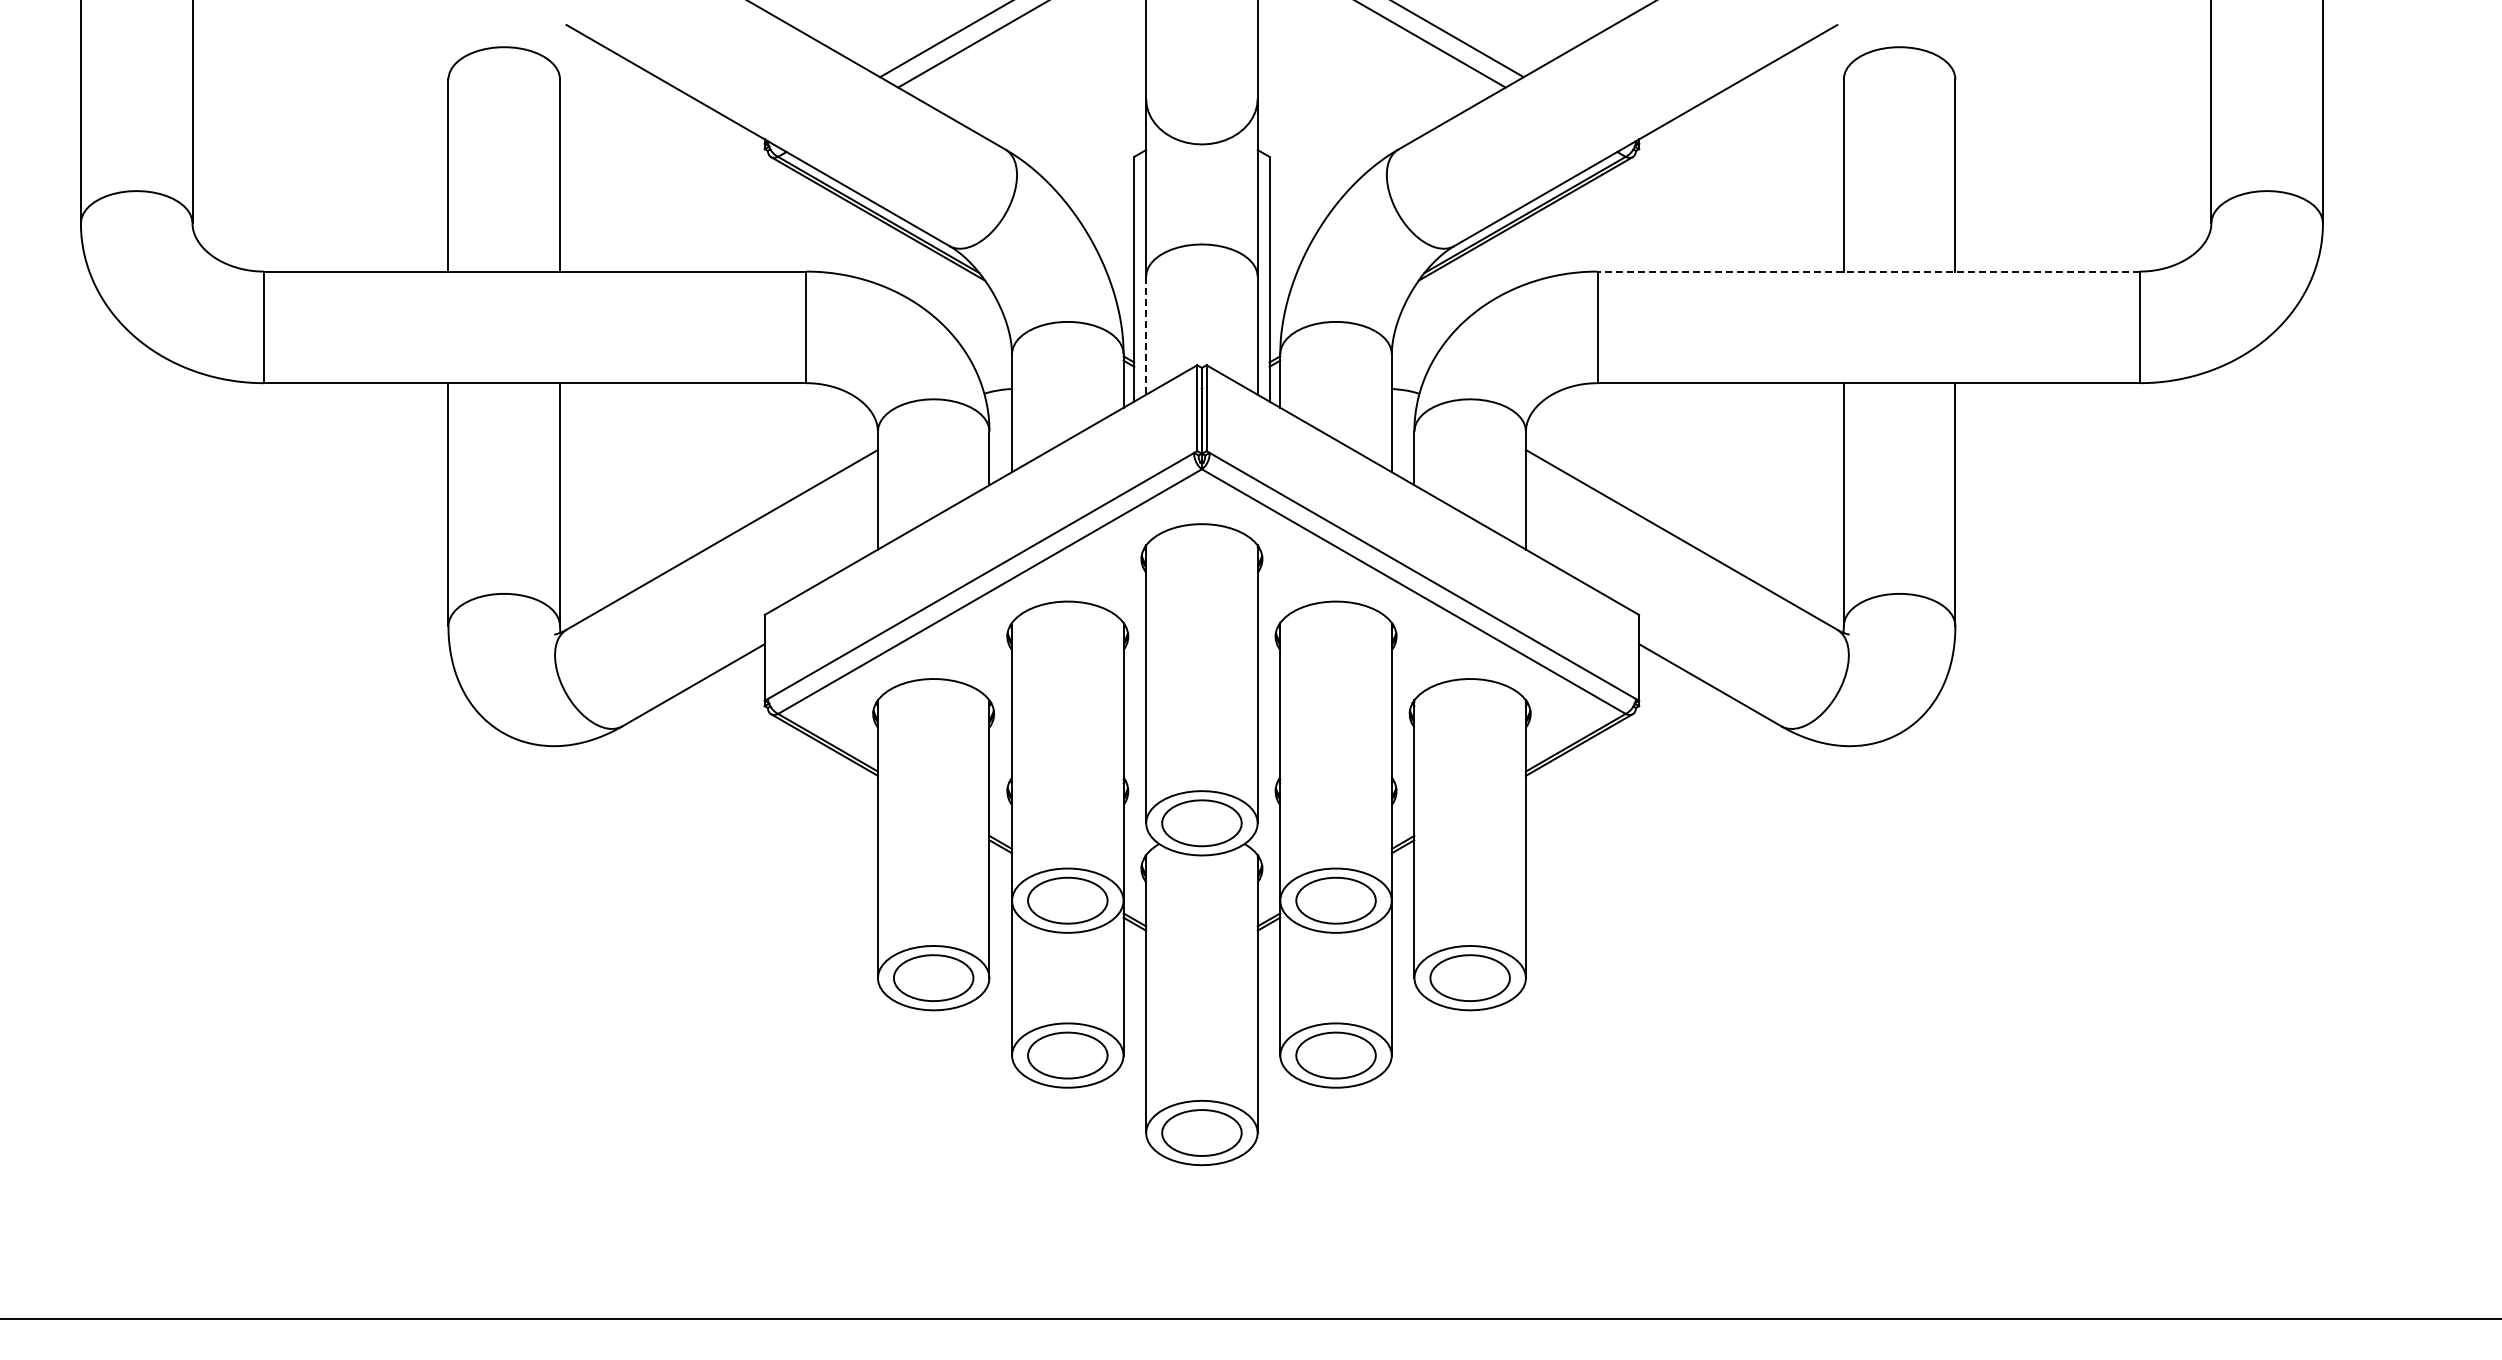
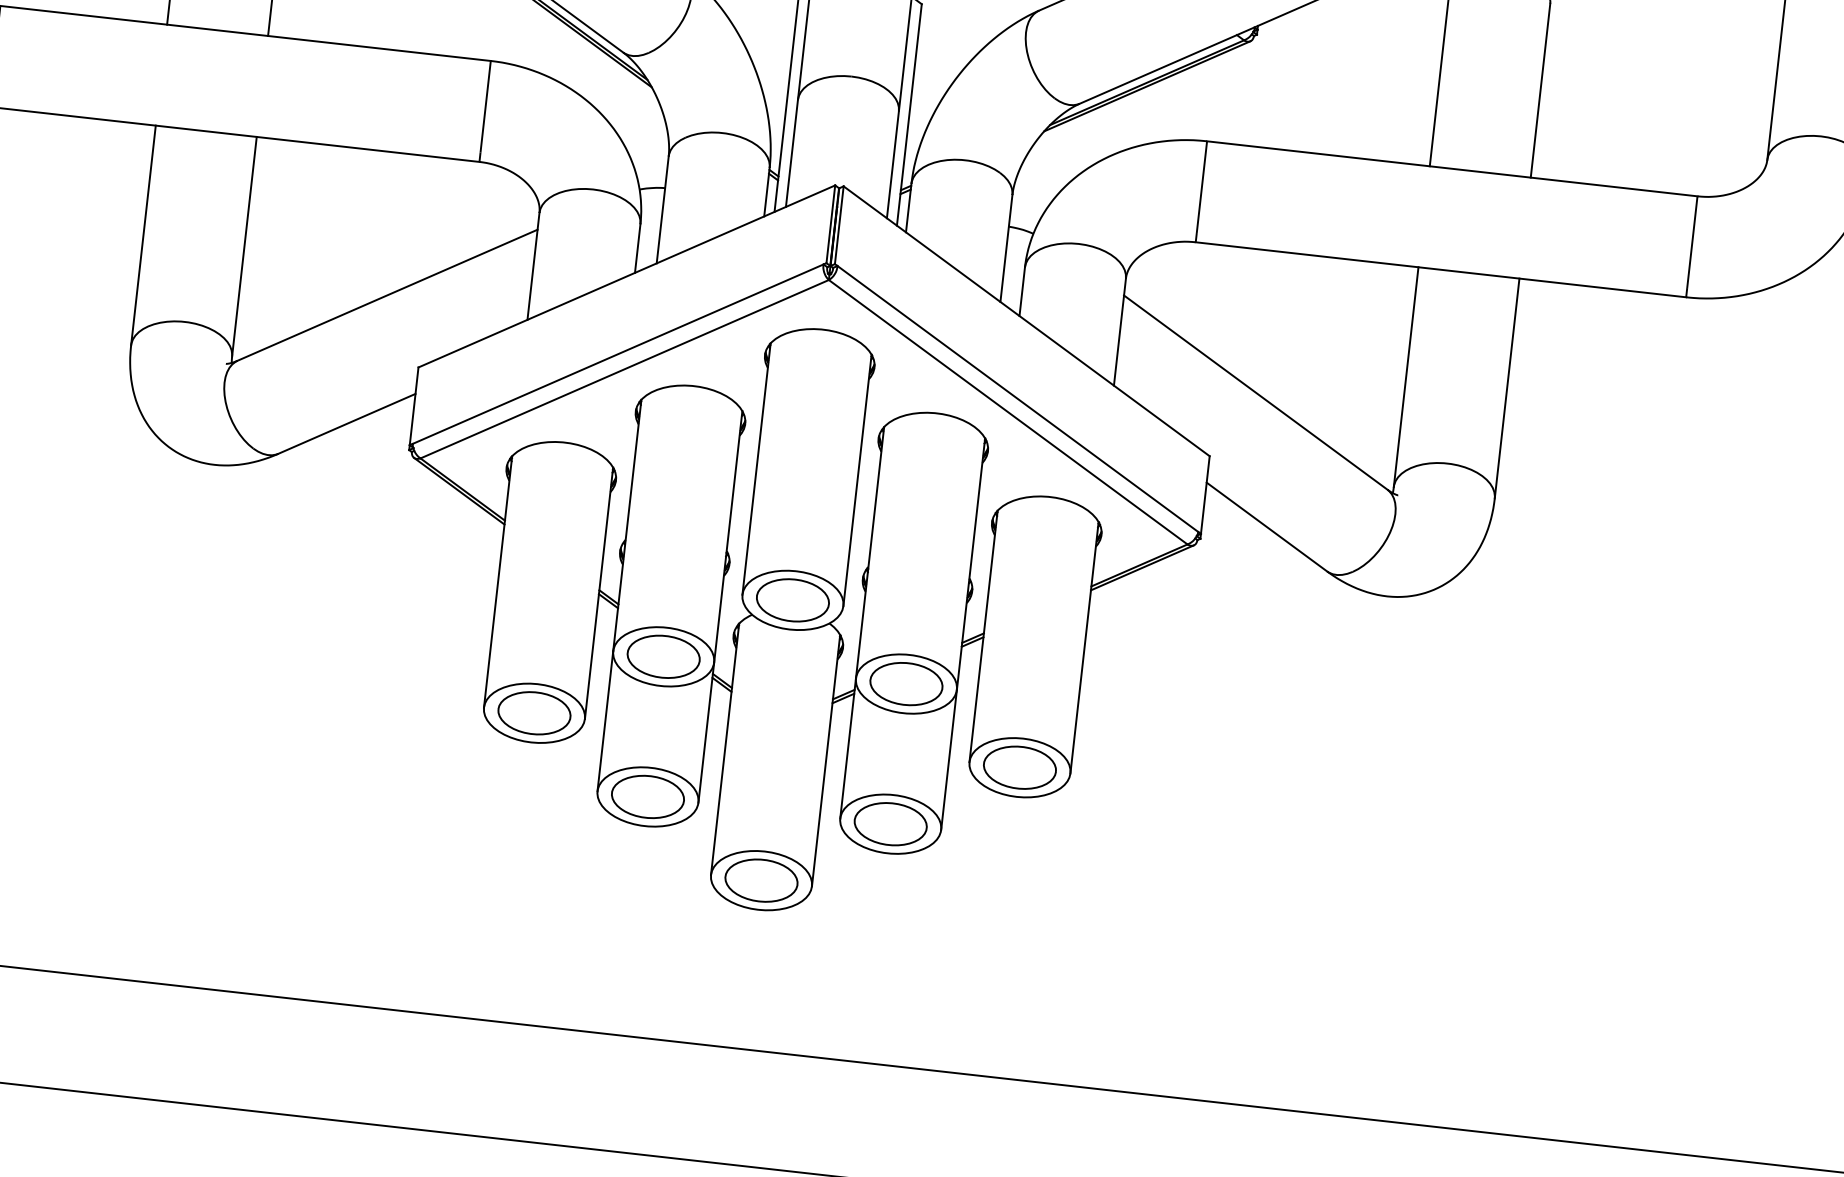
line: (1868, 271) -> (1452, 168), dashed -> solid
line: (1146, 336) -> (792, 154), dashed -> solid

